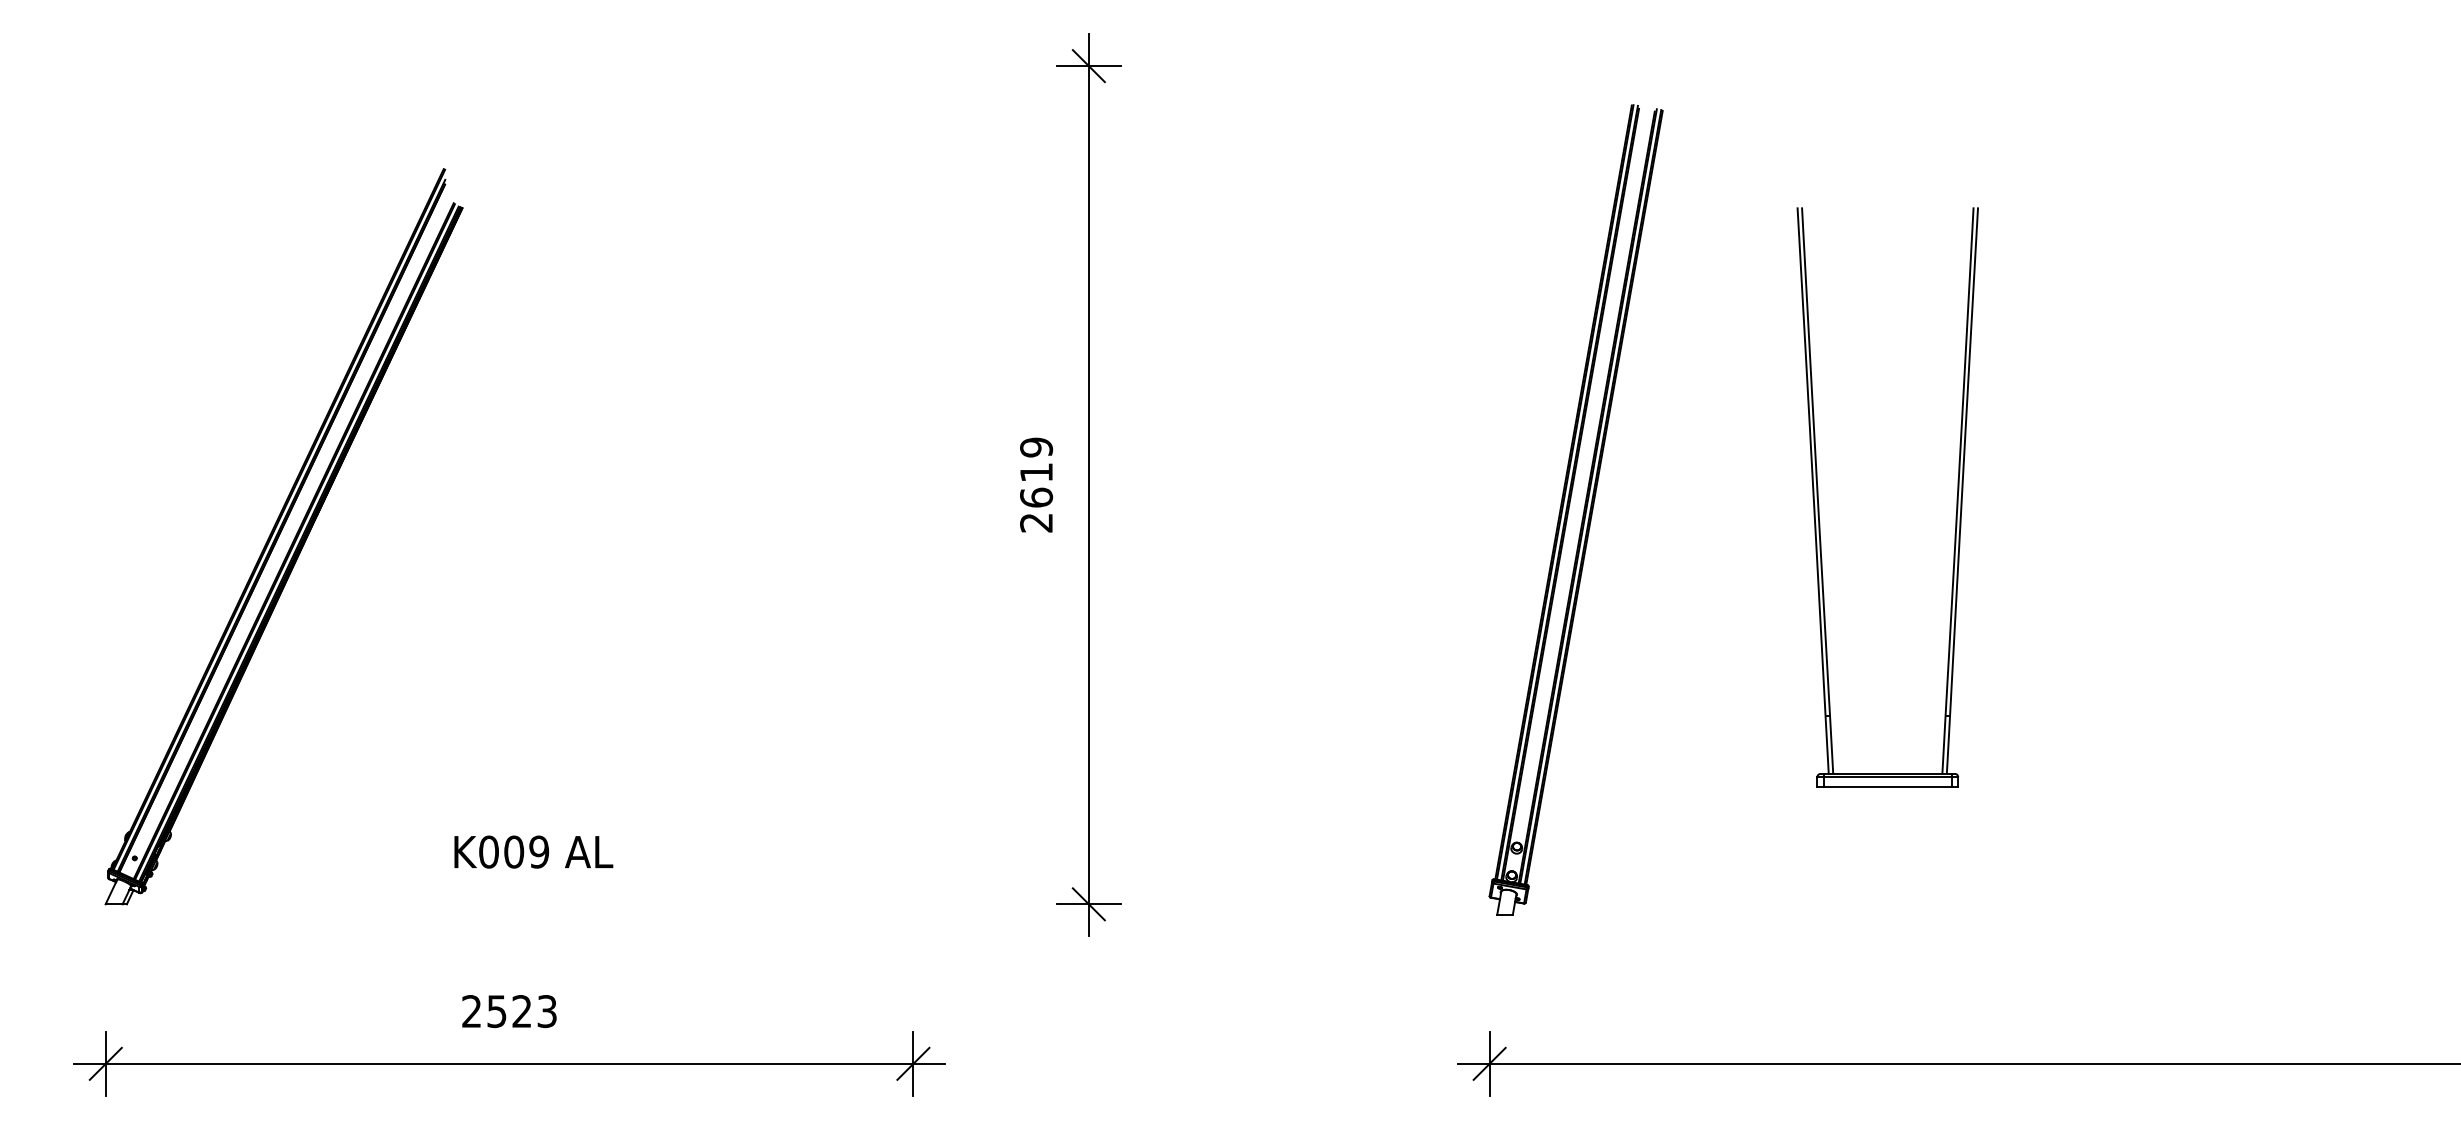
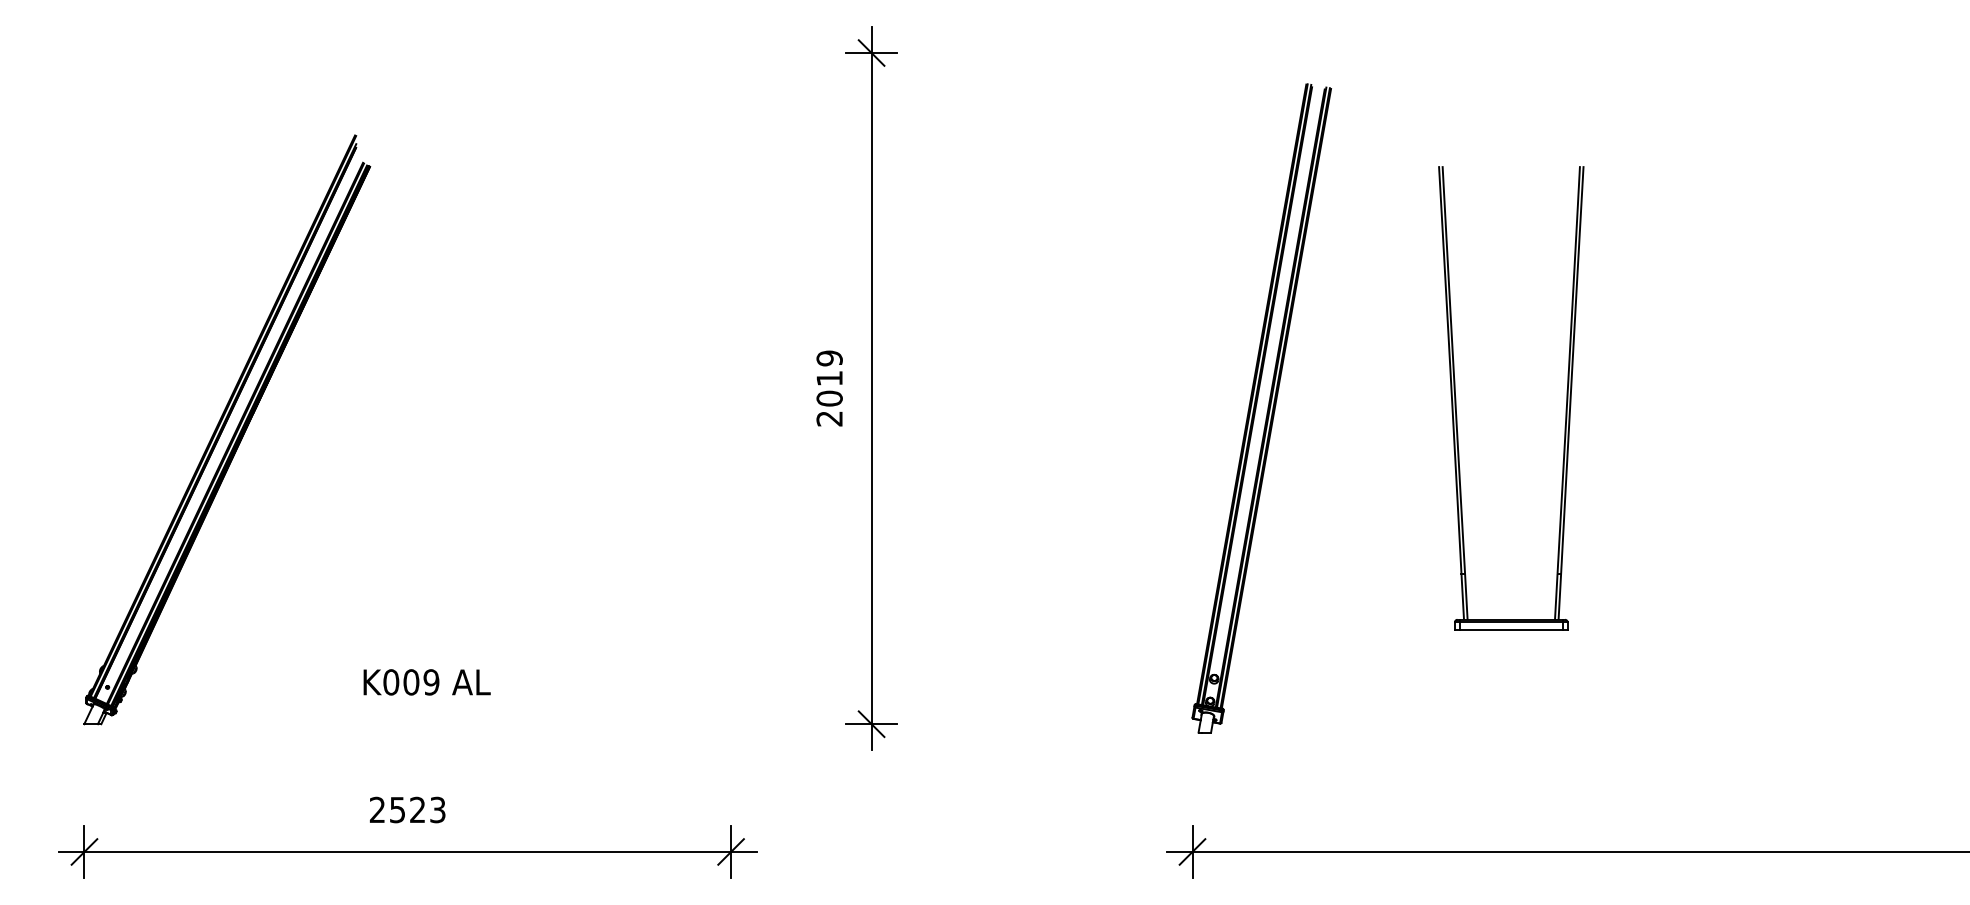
text: (1036, 497) -> (829, 398), 2619 -> 2019

